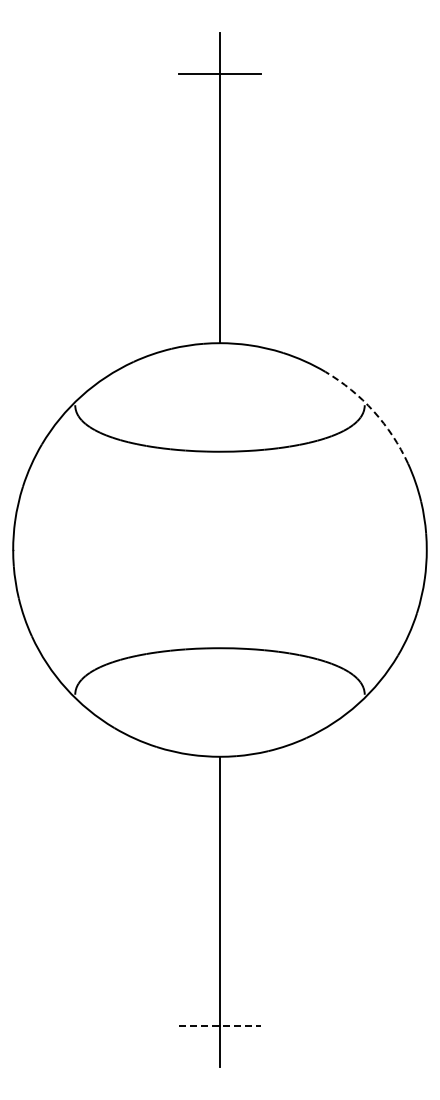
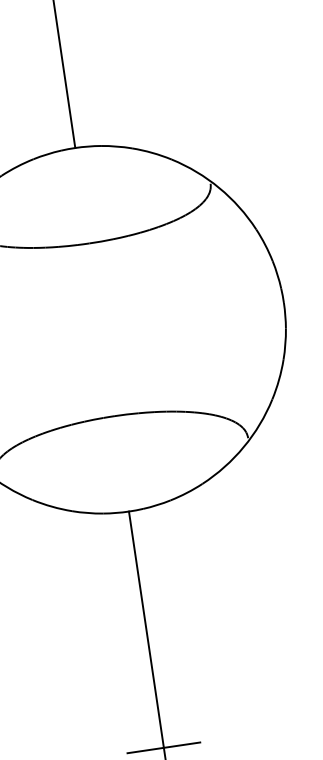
arc: (373, 411) -> (219, 188), dashed -> solid
line: (220, 1025) -> (164, 747), dashed -> solid

